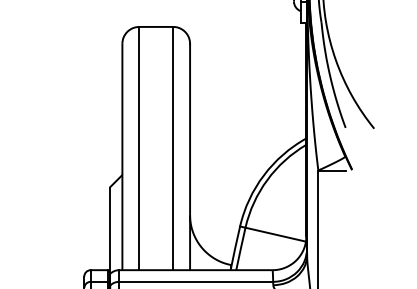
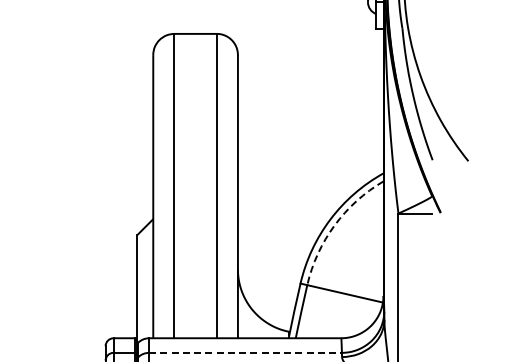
arc: (267, 180) -> (334, 225), solid -> dashed
line: (196, 281) -> (246, 352), solid -> dashed

